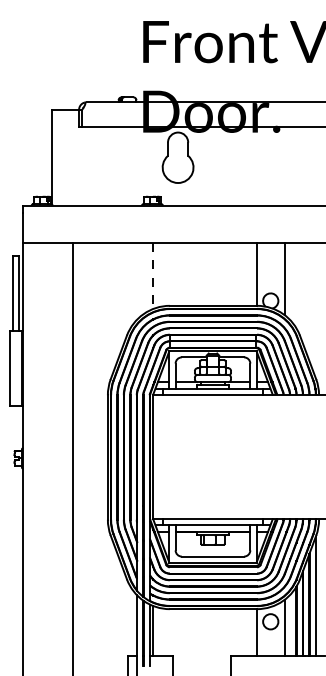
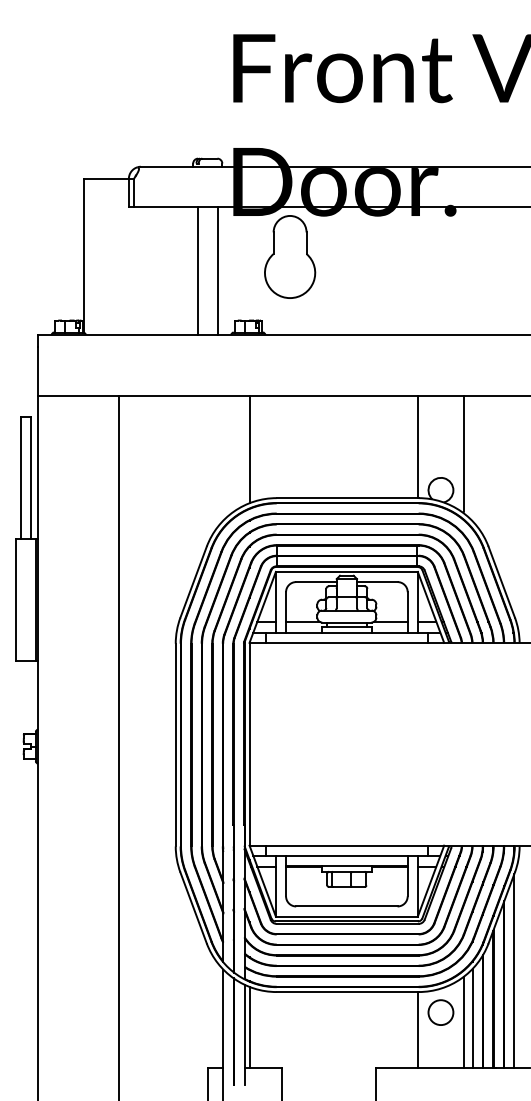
line: (121, 166) -> (197, 271), added
line: (133, 166) -> (217, 271), added
line: (153, 276) -> (250, 450), dashed -> solid
line: (290, 624) -> (473, 1017), added

